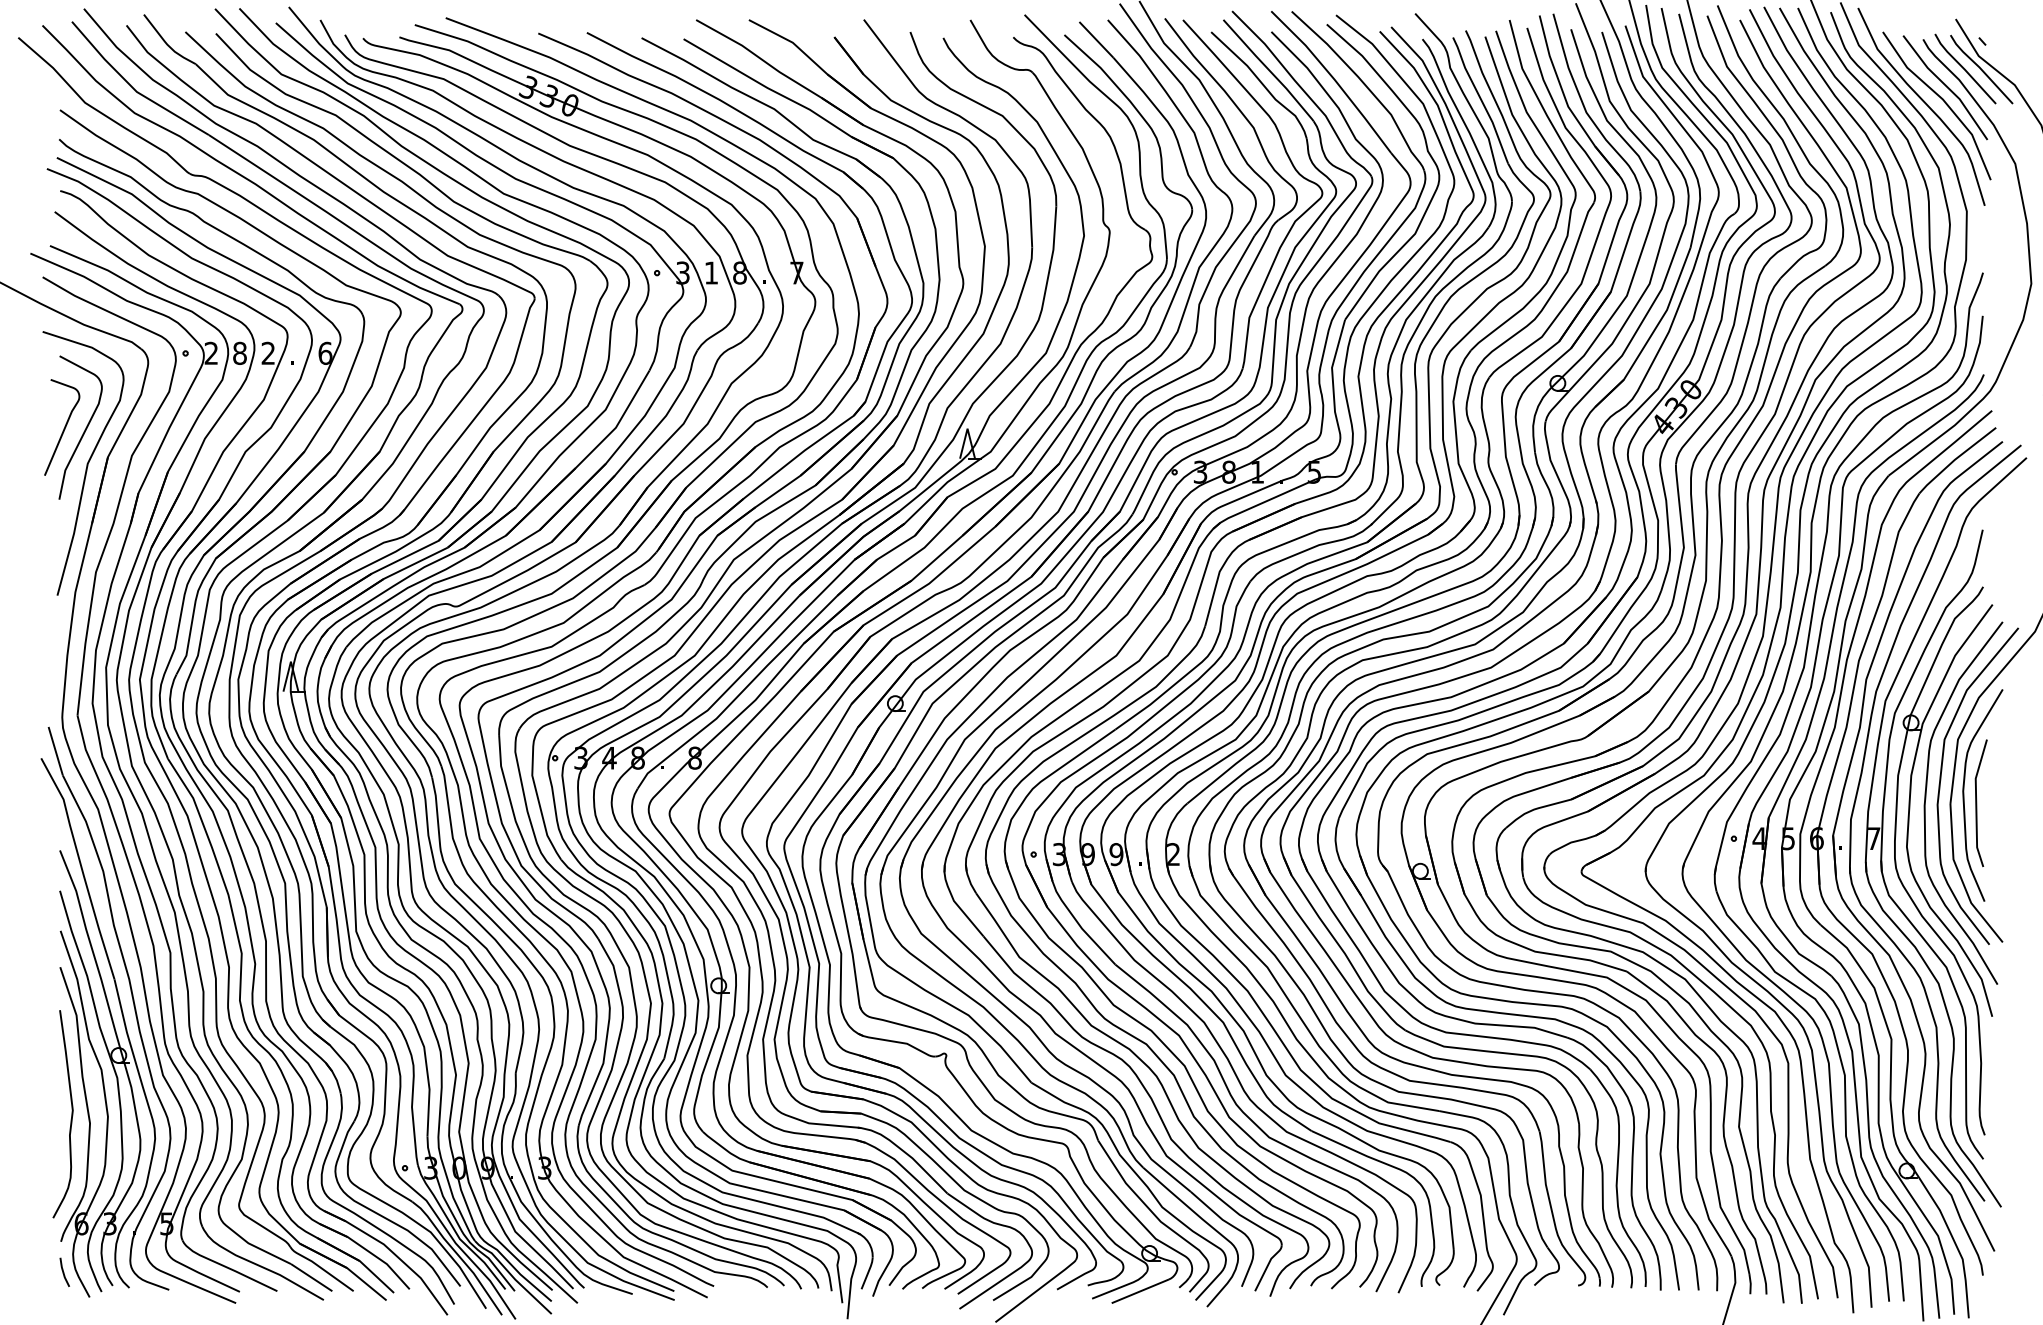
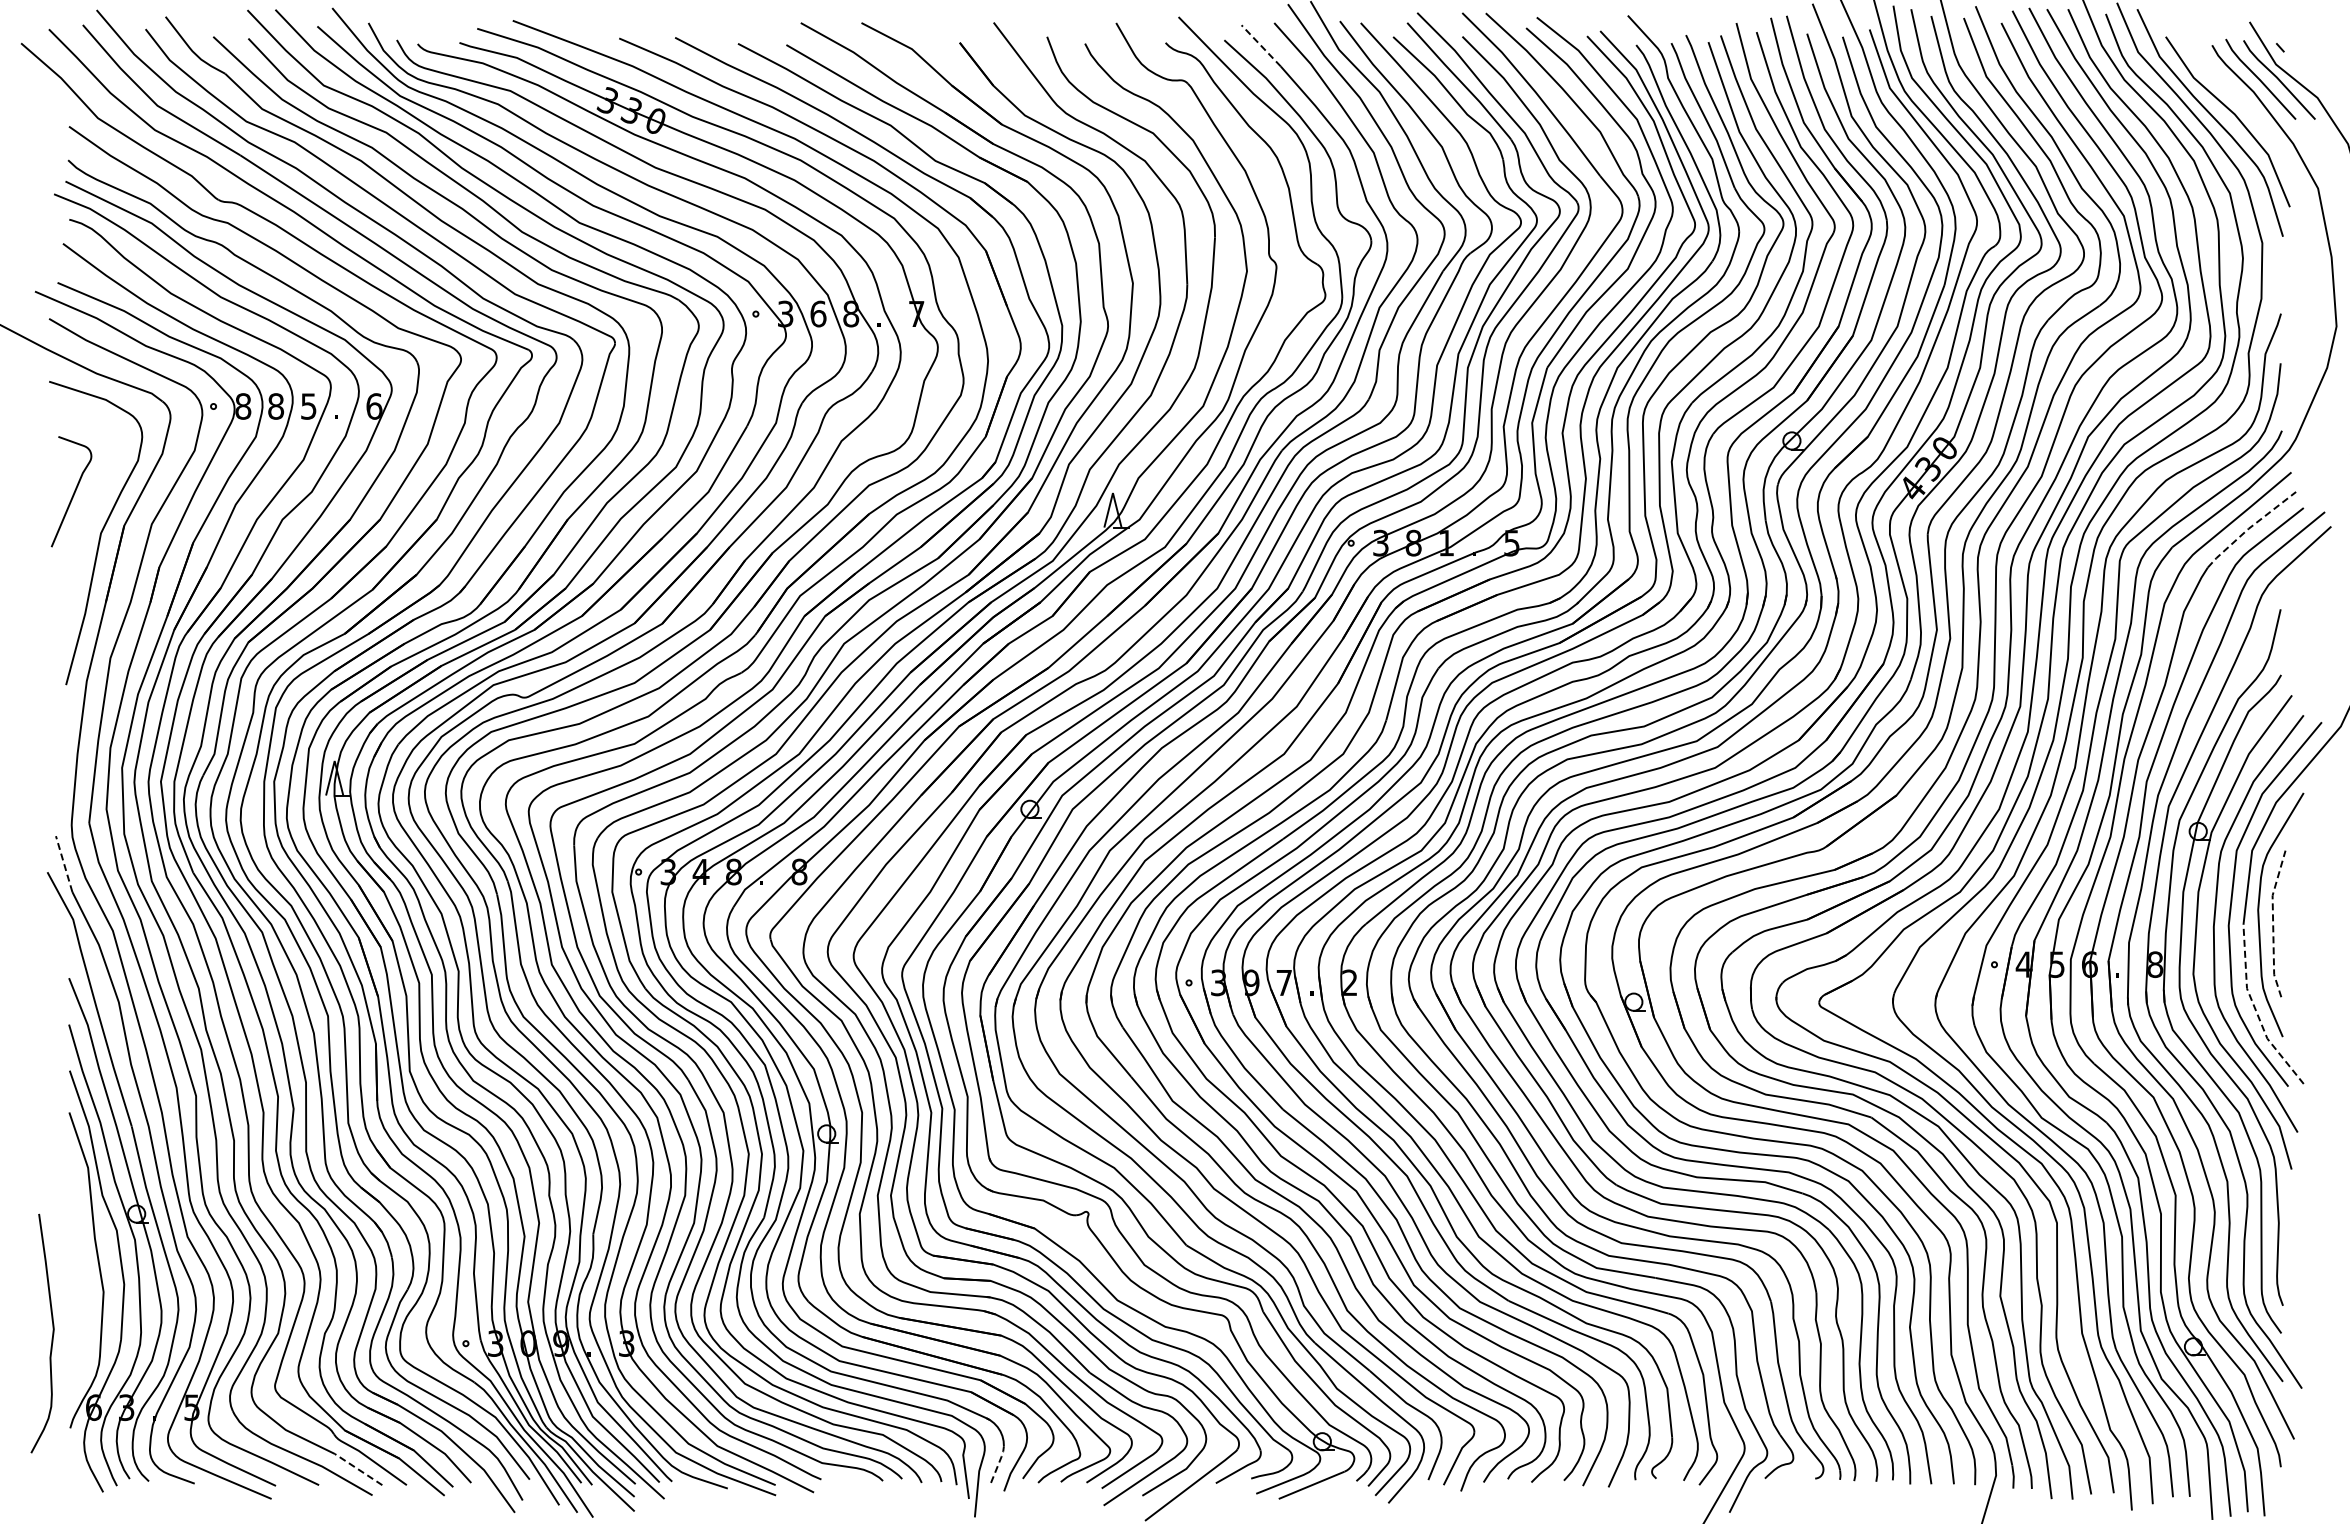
line: (1095, 39) -> (1260, 45), solid -> dashed
line: (1945, 86) -> (2237, 99), removed
text: (711, 272) -> (818, 313), 1 -> 6
text: (211, 353) -> (243, 406), 2 -> 8
text: (268, 353) -> (308, 406), 2 -> 5
curve: (84, 429) -> (97, 494), removed
line: (1955, 459) -> (2249, 528), solid -> dashed
line: (56, 750) -> (64, 863), solid -> dashed
line: (1976, 802) -> (2273, 923), solid -> dashed
text: (1873, 838) -> (2155, 964), 7 -> 8
text: (1116, 854) -> (1284, 982), 9 -> 7
line: (1961, 879) -> (2256, 1011), solid -> dashed
curve: (71, 1114) -> (52, 1333), moved
line: (868, 1271) -> (999, 1462), solid -> dashed
line: (63, 1272) -> (73, 1463), removed
line: (311, 1277) -> (358, 1469), solid -> dashed

